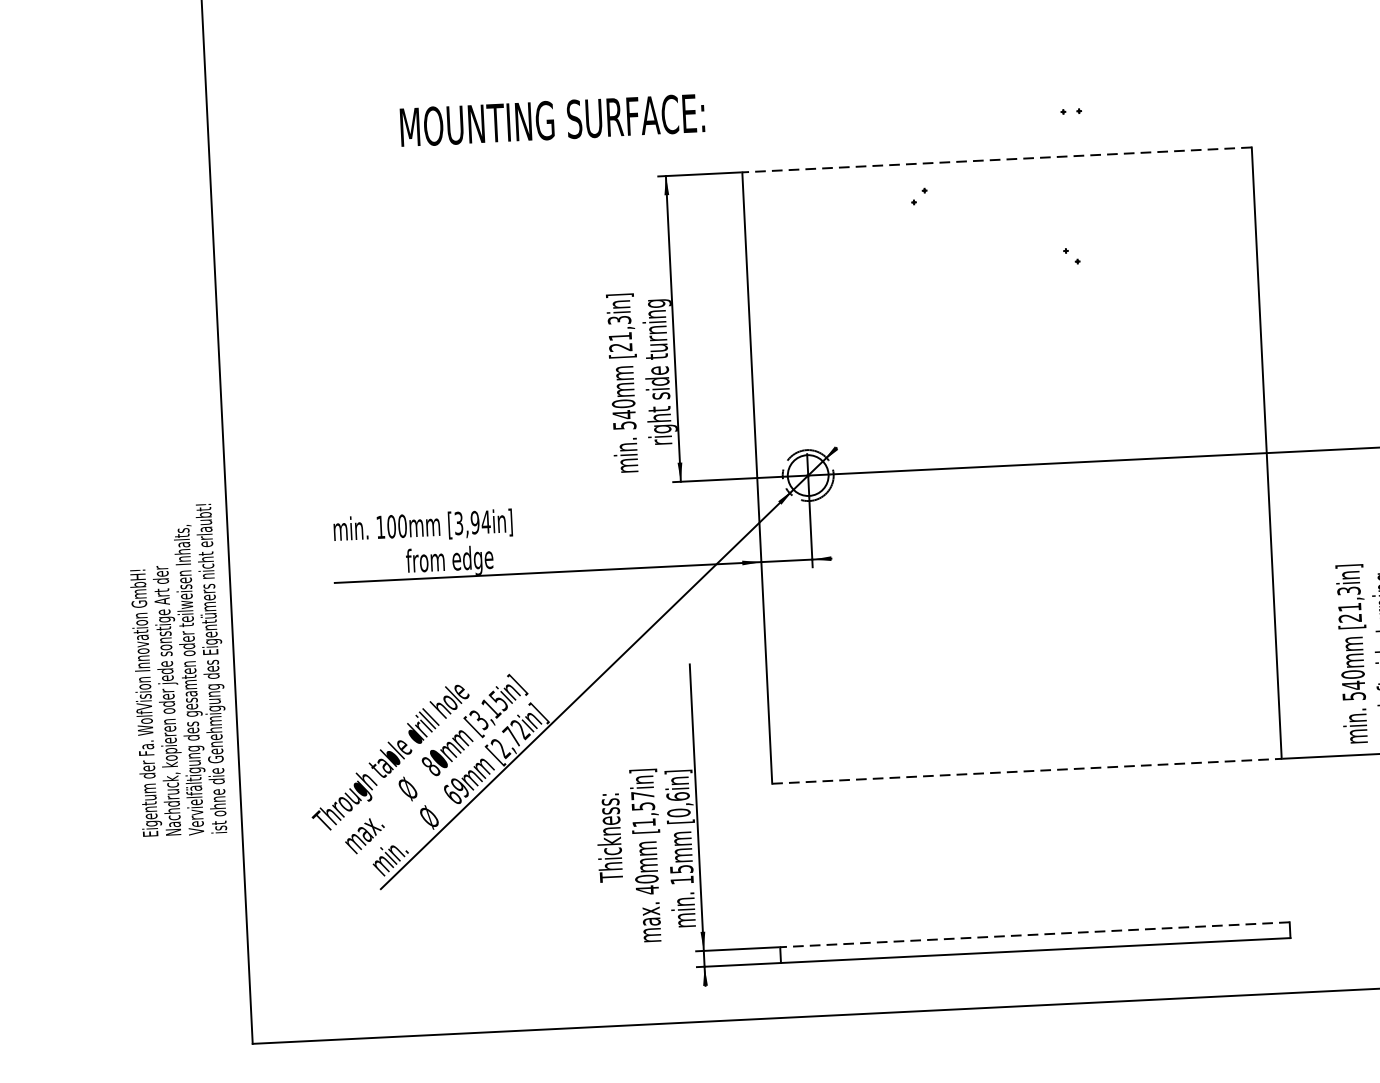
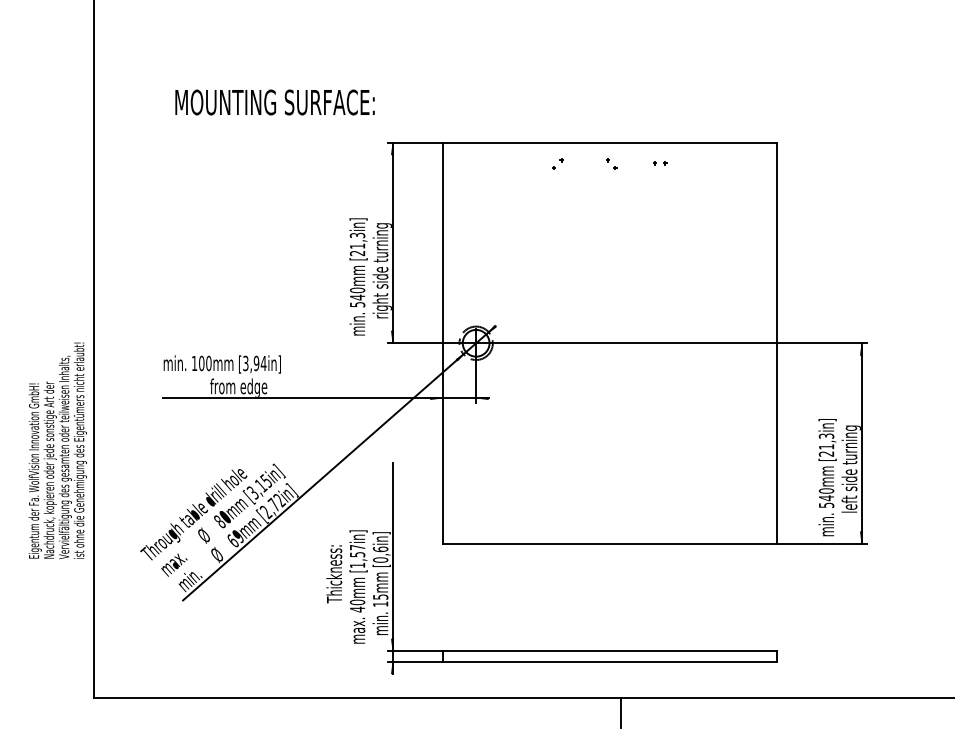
part: (1071, 111) -> (660, 163), moved
text: (551, 120) -> (274, 102), moved
line: (996, 159) -> (609, 142), dashed -> solid
part: (1071, 255) -> (611, 163), moved
line: (1027, 770) -> (610, 543), dashed -> solid
line: (1034, 935) -> (609, 651), dashed -> solid
line: (1055, 1027) -> (620, 712), added

